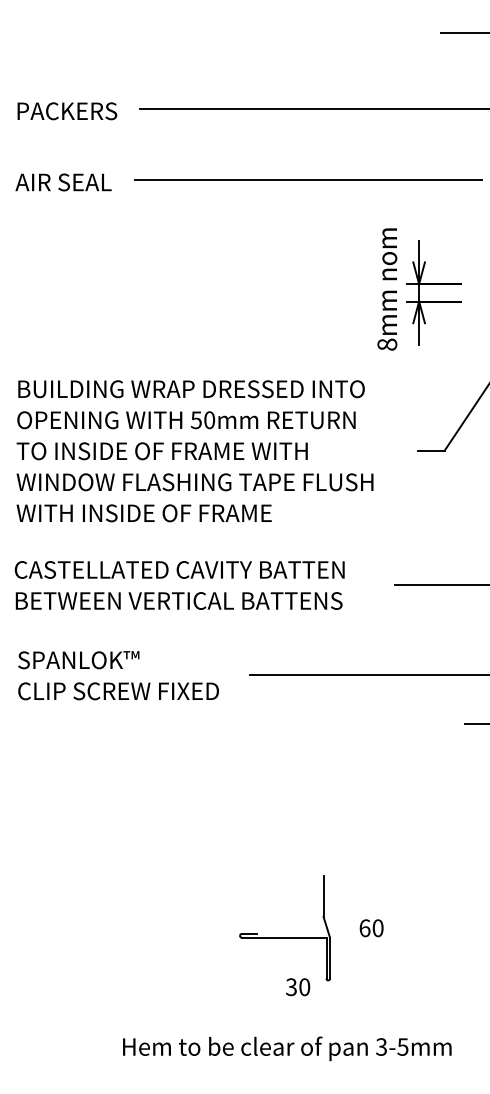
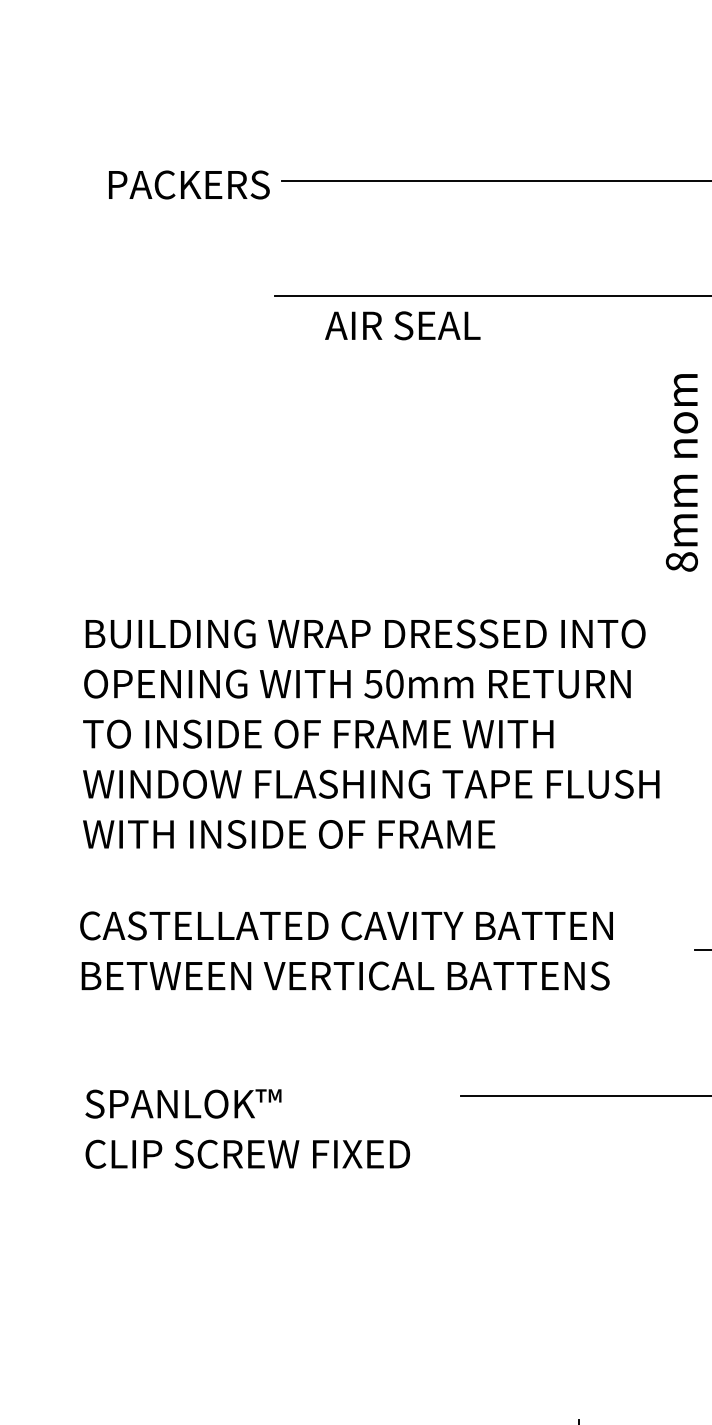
text: (67, 111) -> (189, 185), moved
text: (63, 182) -> (402, 325), moved
text: (118, 675) -> (247, 1128), moved

